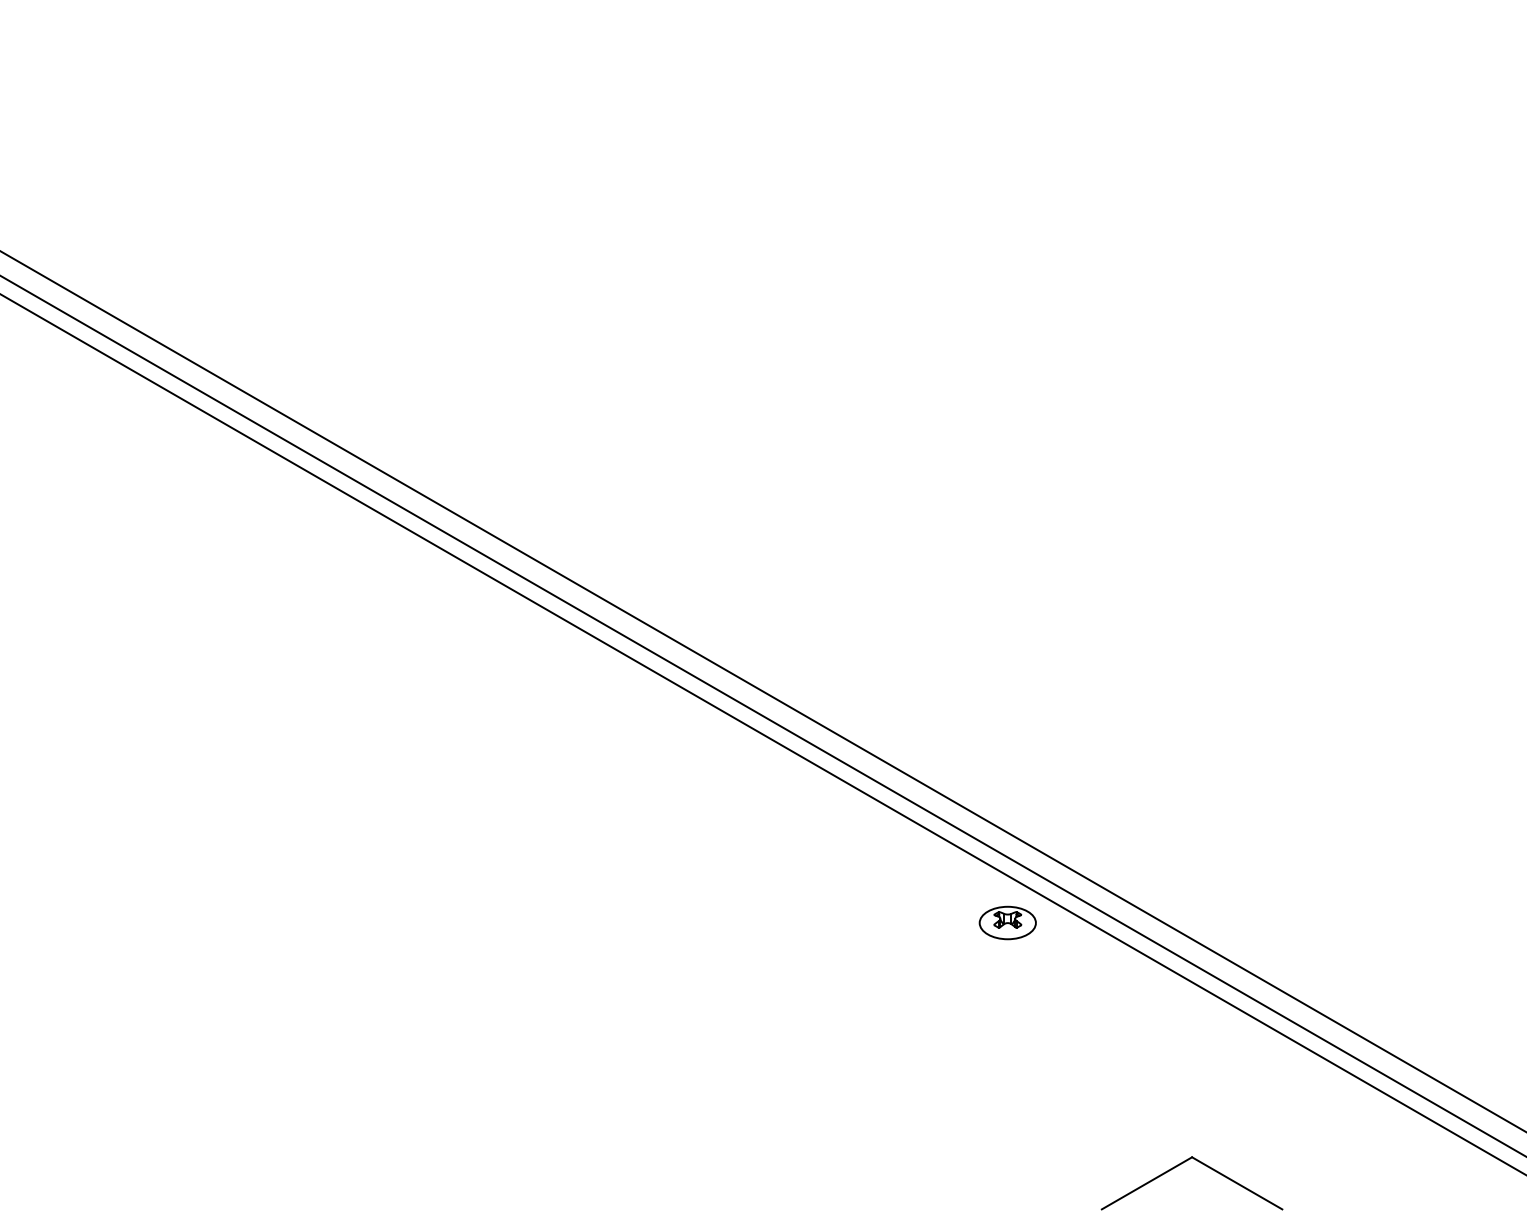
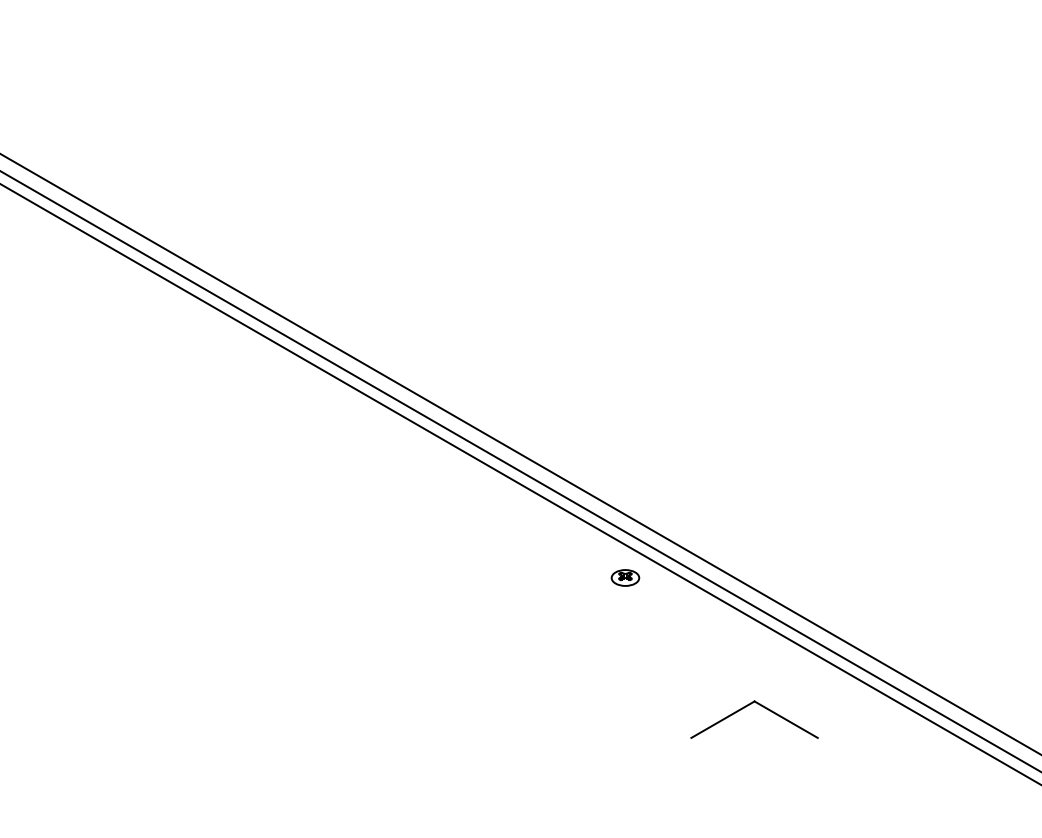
part: (1007, 922) -> (625, 577), size x0.7
part: (1180, 1165) -> (746, 707), moved

